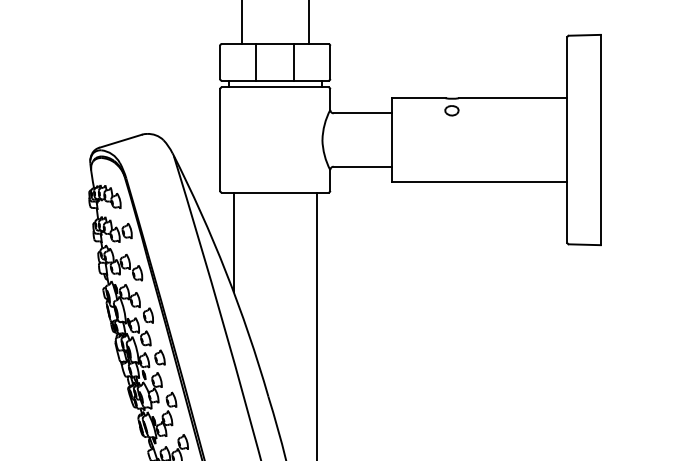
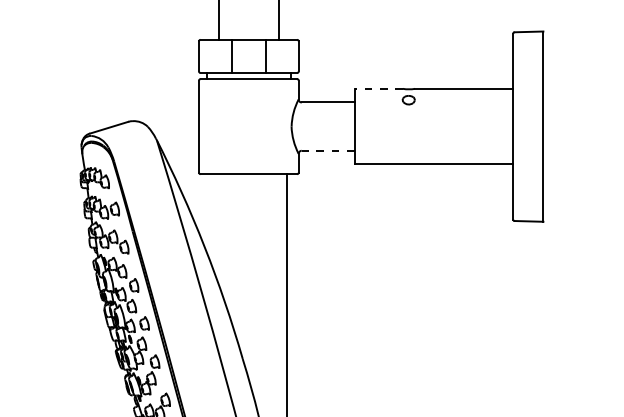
line: (418, 98) -> (378, 89), solid -> dashed
line: (362, 166) -> (327, 150), solid -> dashed
line: (233, 241) -> (211, 218), removed

